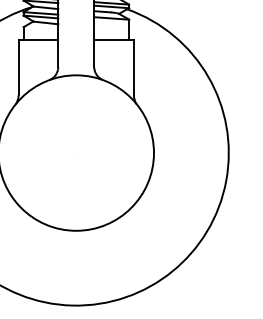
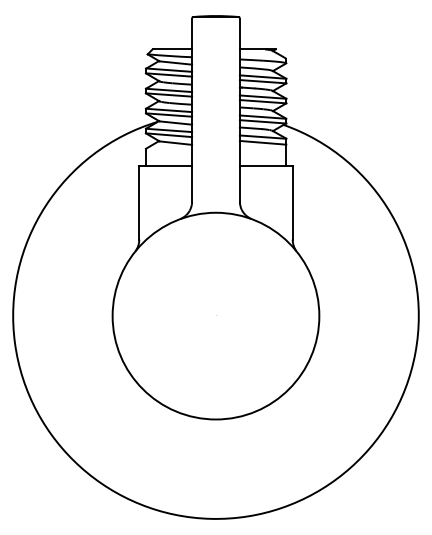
line: (111, 22) -> (262, 142), added

